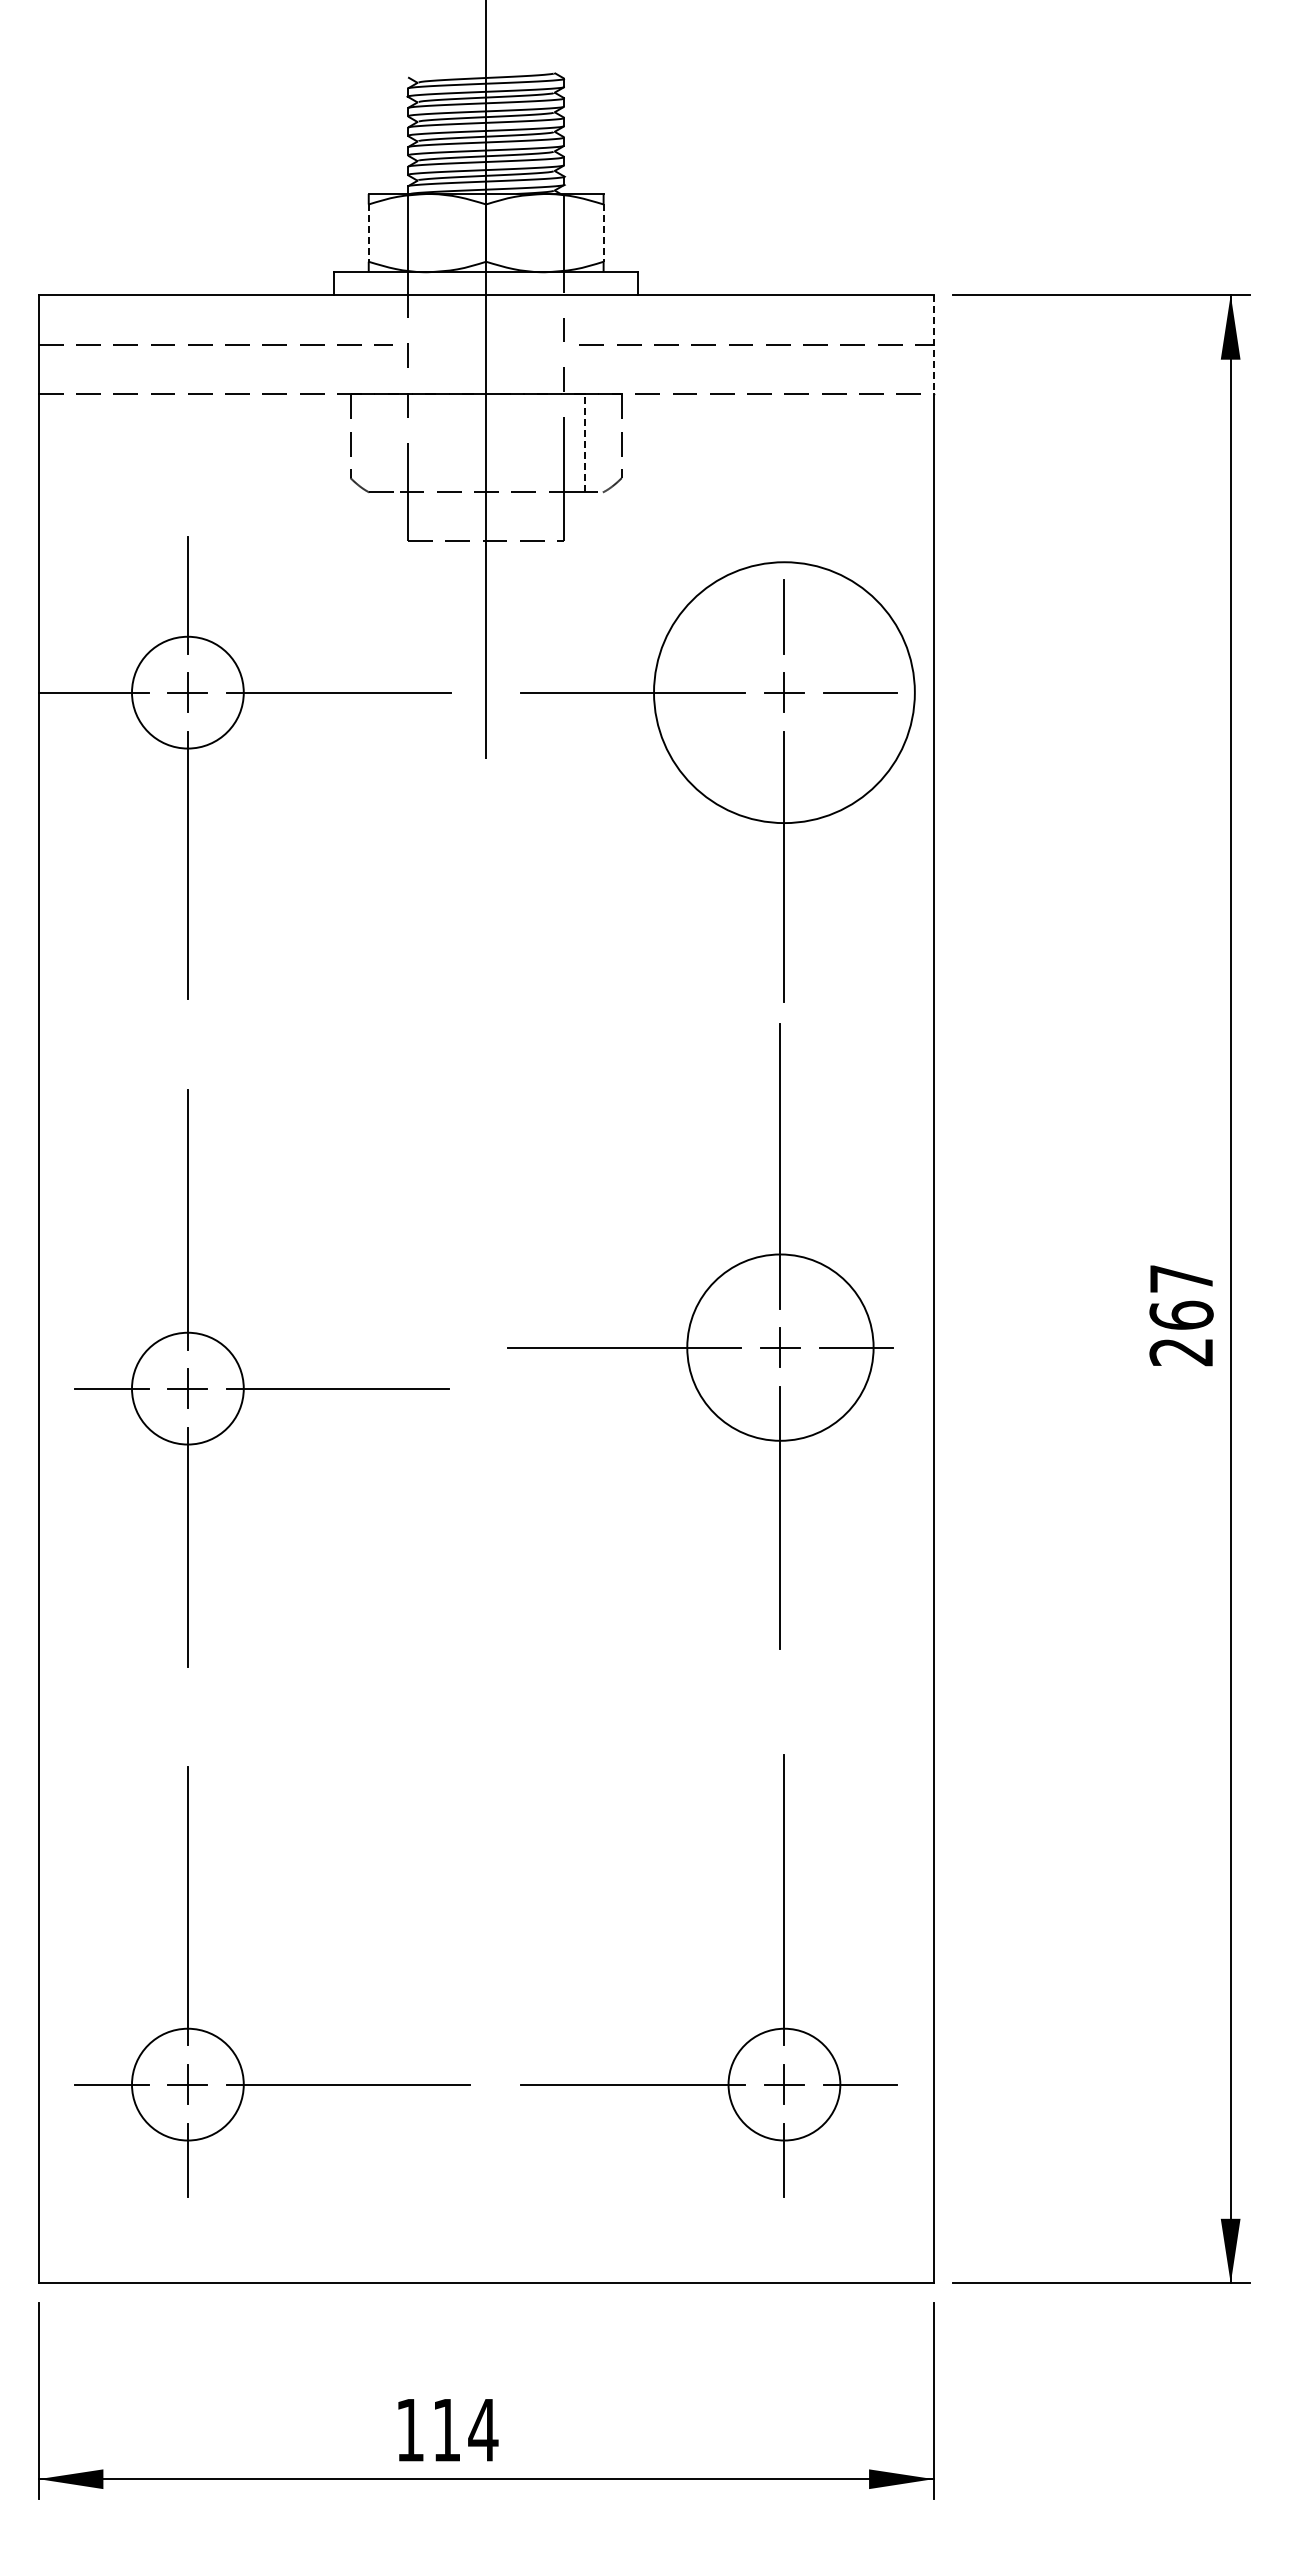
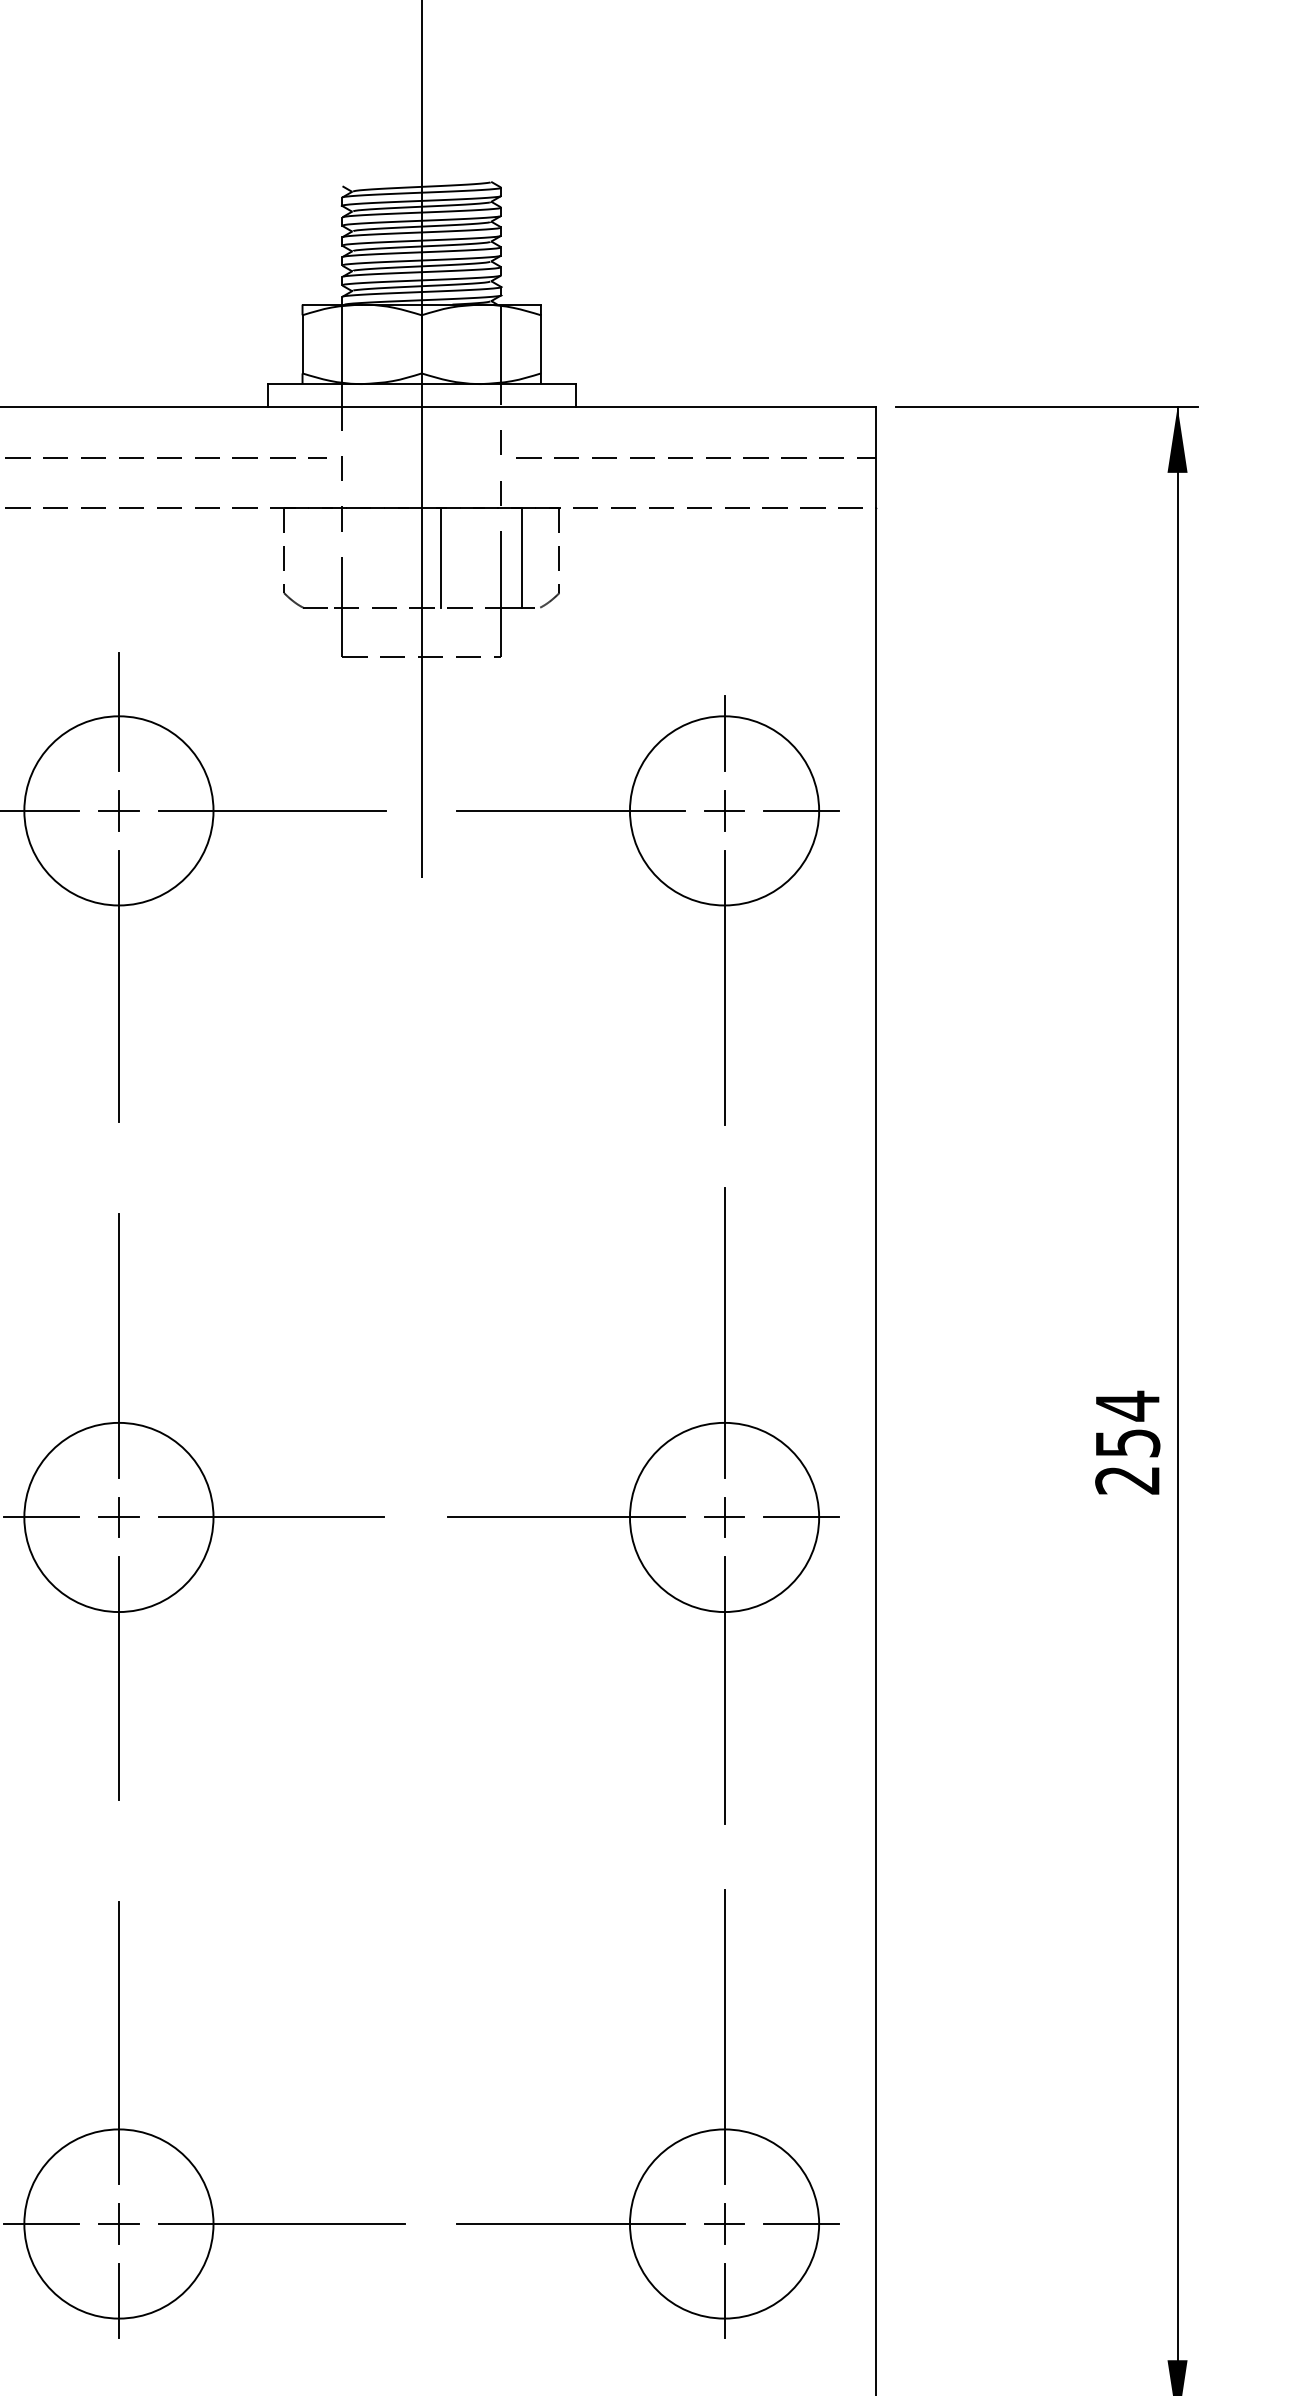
line: (368, 233) -> (302, 344), dashed -> solid
line: (603, 233) -> (540, 344), dashed -> solid
line: (933, 344) -> (875, 457), dashed -> solid
line: (585, 442) -> (522, 556), dashed -> solid
line: (504, 443) -> (440, 557), added
circle: (187, 692) -> (118, 810), size x1.67
circle: (784, 692) -> (724, 810), size x0.71
text: (1181, 1296) -> (1127, 1423), 267 -> 254
part: (700, 1336) -> (643, 1506), moved
circle: (187, 1388) -> (118, 1517), size x1.67
circle: (187, 2084) -> (118, 2223), size x1.67
circle: (784, 2084) -> (724, 2223), size x1.67

